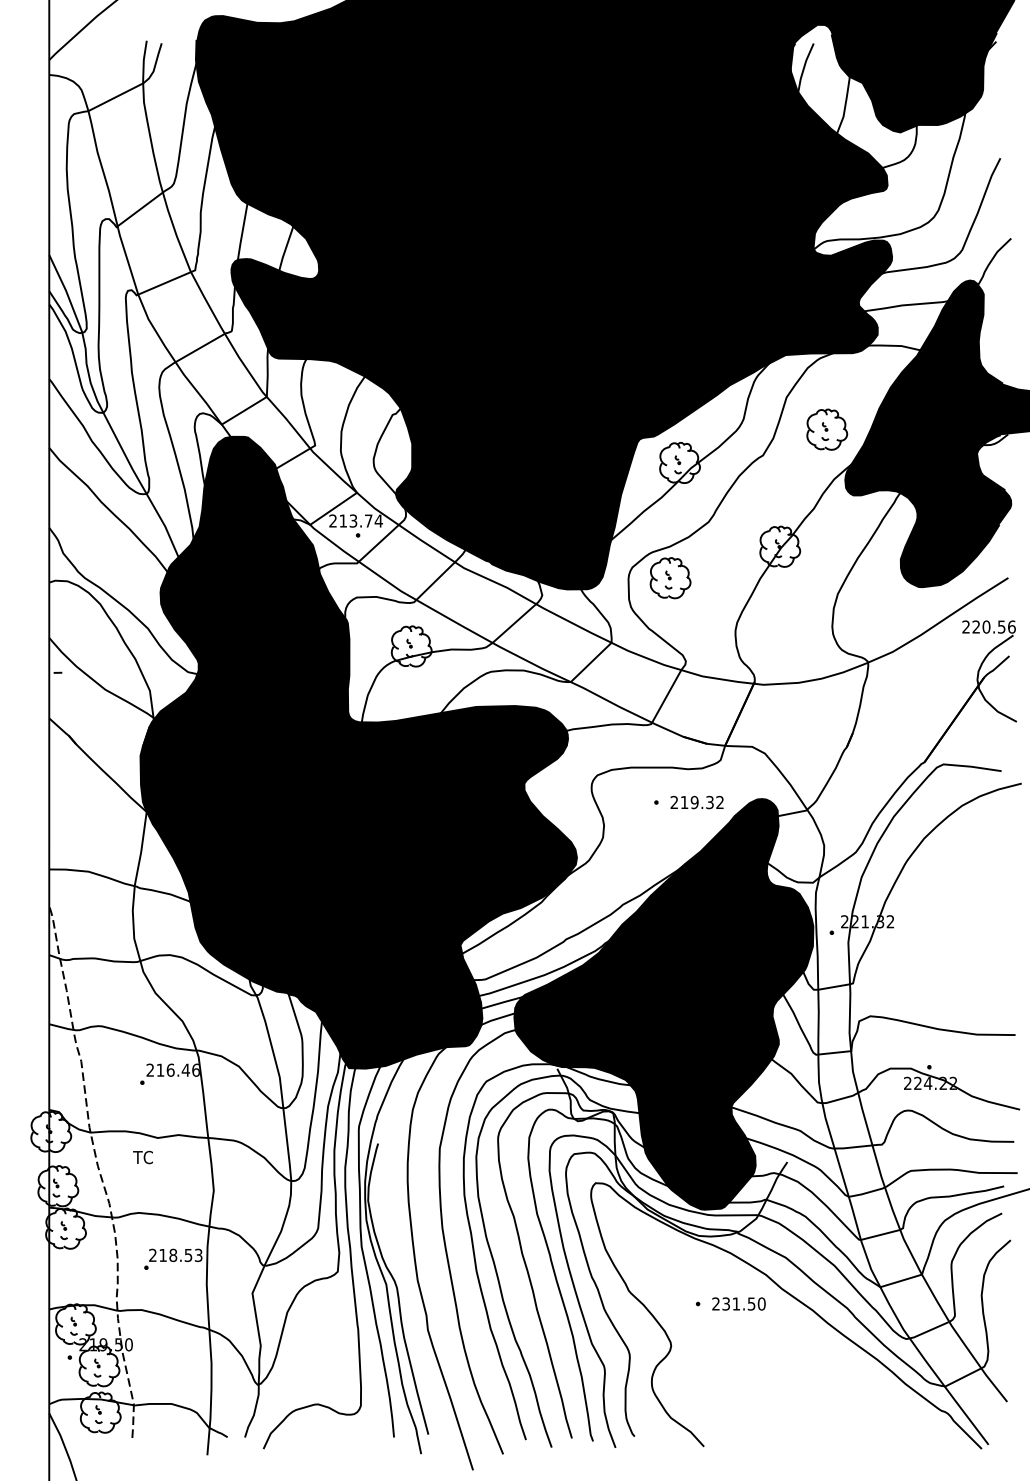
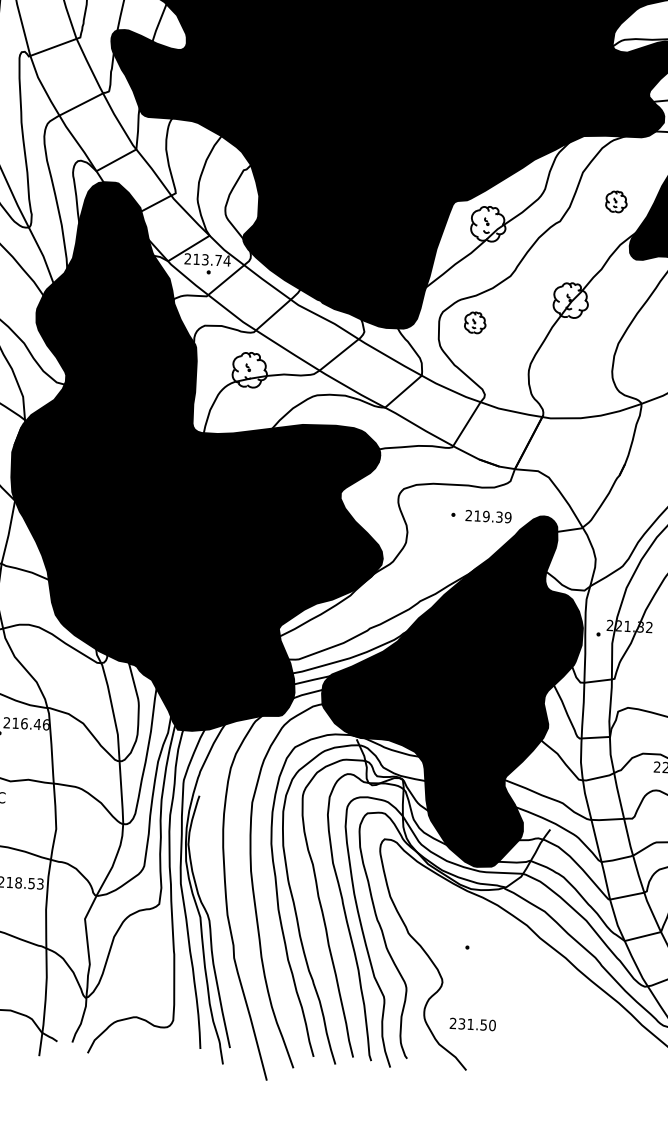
part: (827, 429) -> (616, 201), size x0.6
part: (670, 578) -> (475, 322), size x0.6
text: (720, 802) -> (508, 517), 219.32 -> 219.39
text: (738, 1303) -> (472, 1024), moved

